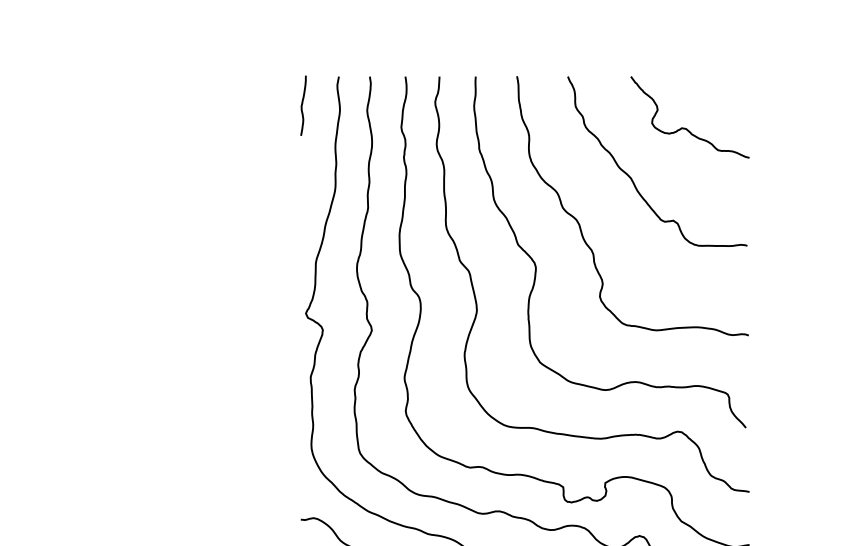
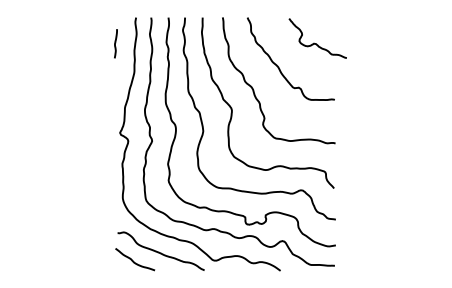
line: (302, 105) -> (115, 43), moved
curve: (682, 125) -> (314, 42), moved

